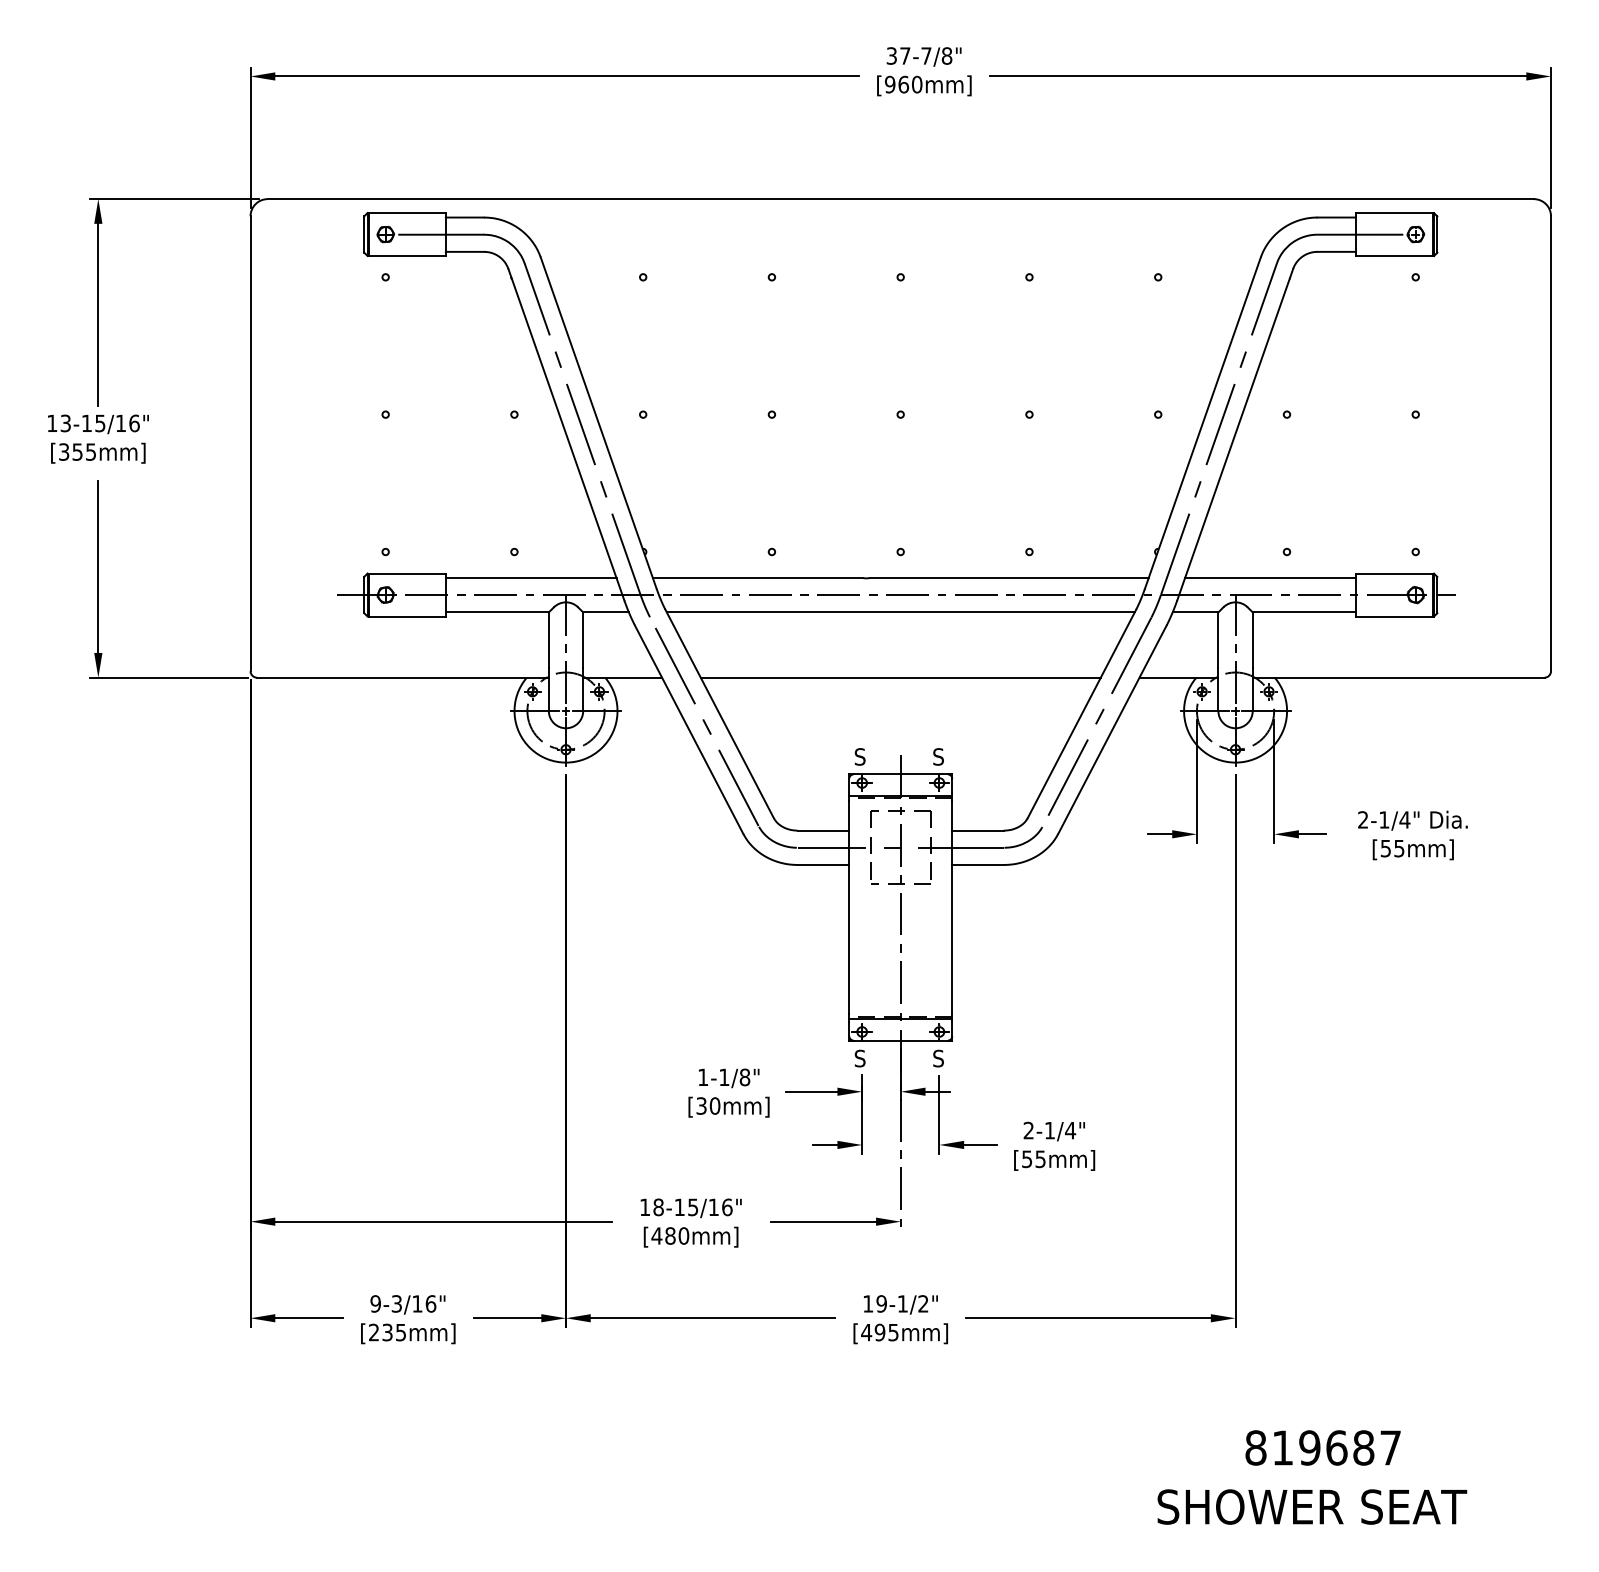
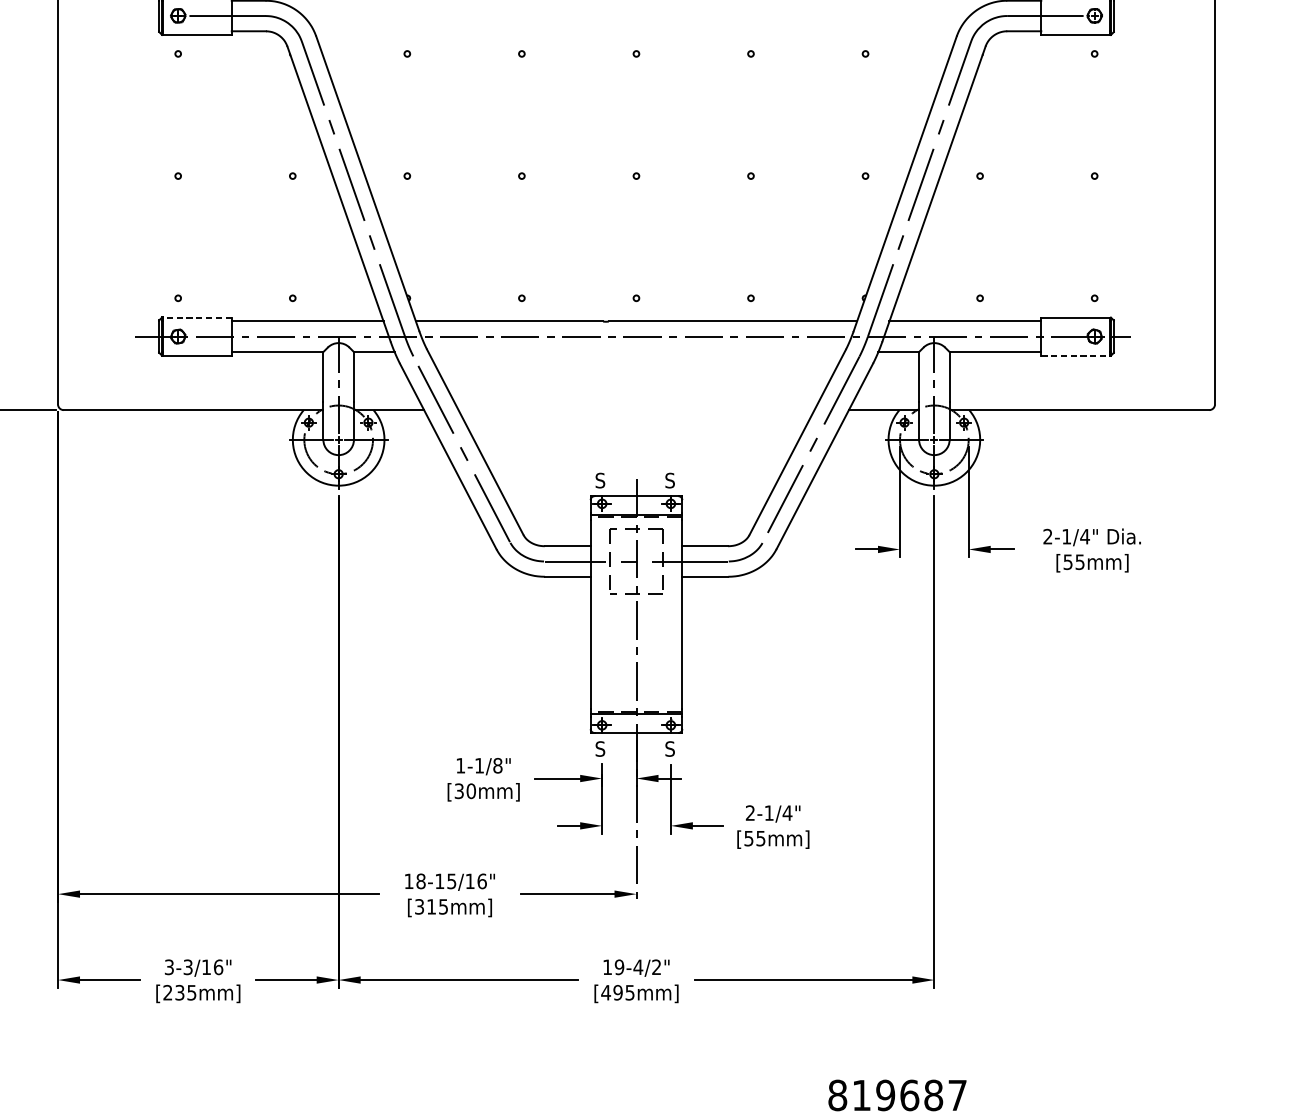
line: (407, 573) -> (197, 317), solid -> dashed
line: (900, 612) -> (636, 352), removed
line: (1394, 616) -> (1075, 355), solid -> dashed
line: (900, 677) -> (636, 409), removed
text: (670, 1235) -> (431, 906), [480mm] -> [315mm]
text: (375, 1303) -> (169, 966), 9-3/16" -> 3-3/16"
text: (902, 1303) -> (638, 966), 19-1/2" -> 19-4/2"
text: (1322, 1447) -> (896, 1095), moved

